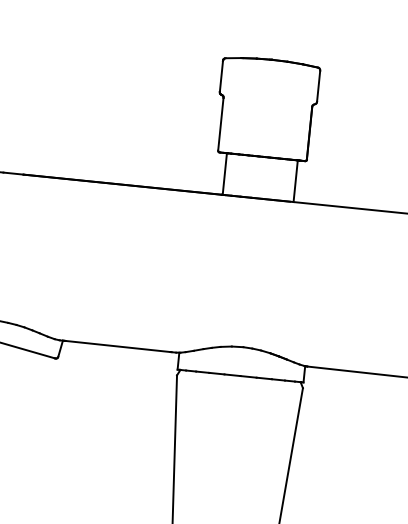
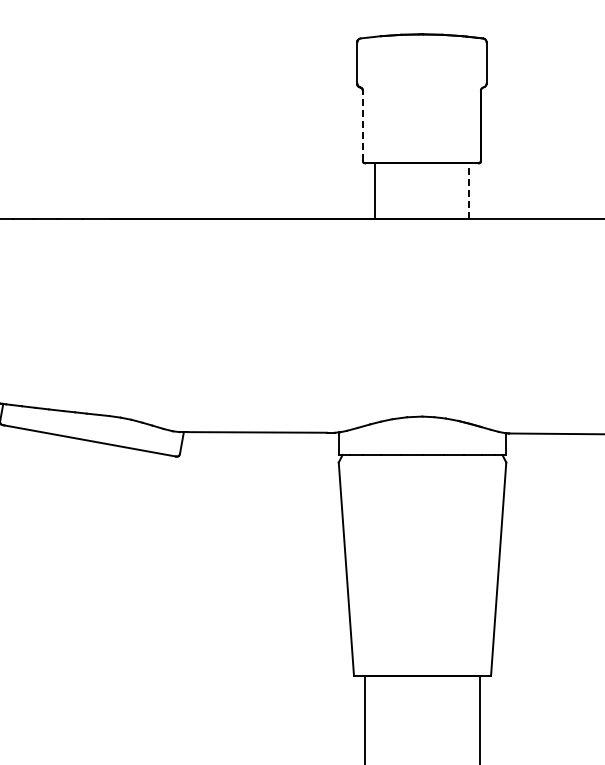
line: (220, 123) -> (362, 125), solid -> dashed
line: (296, 181) -> (469, 191), solid -> dashed

